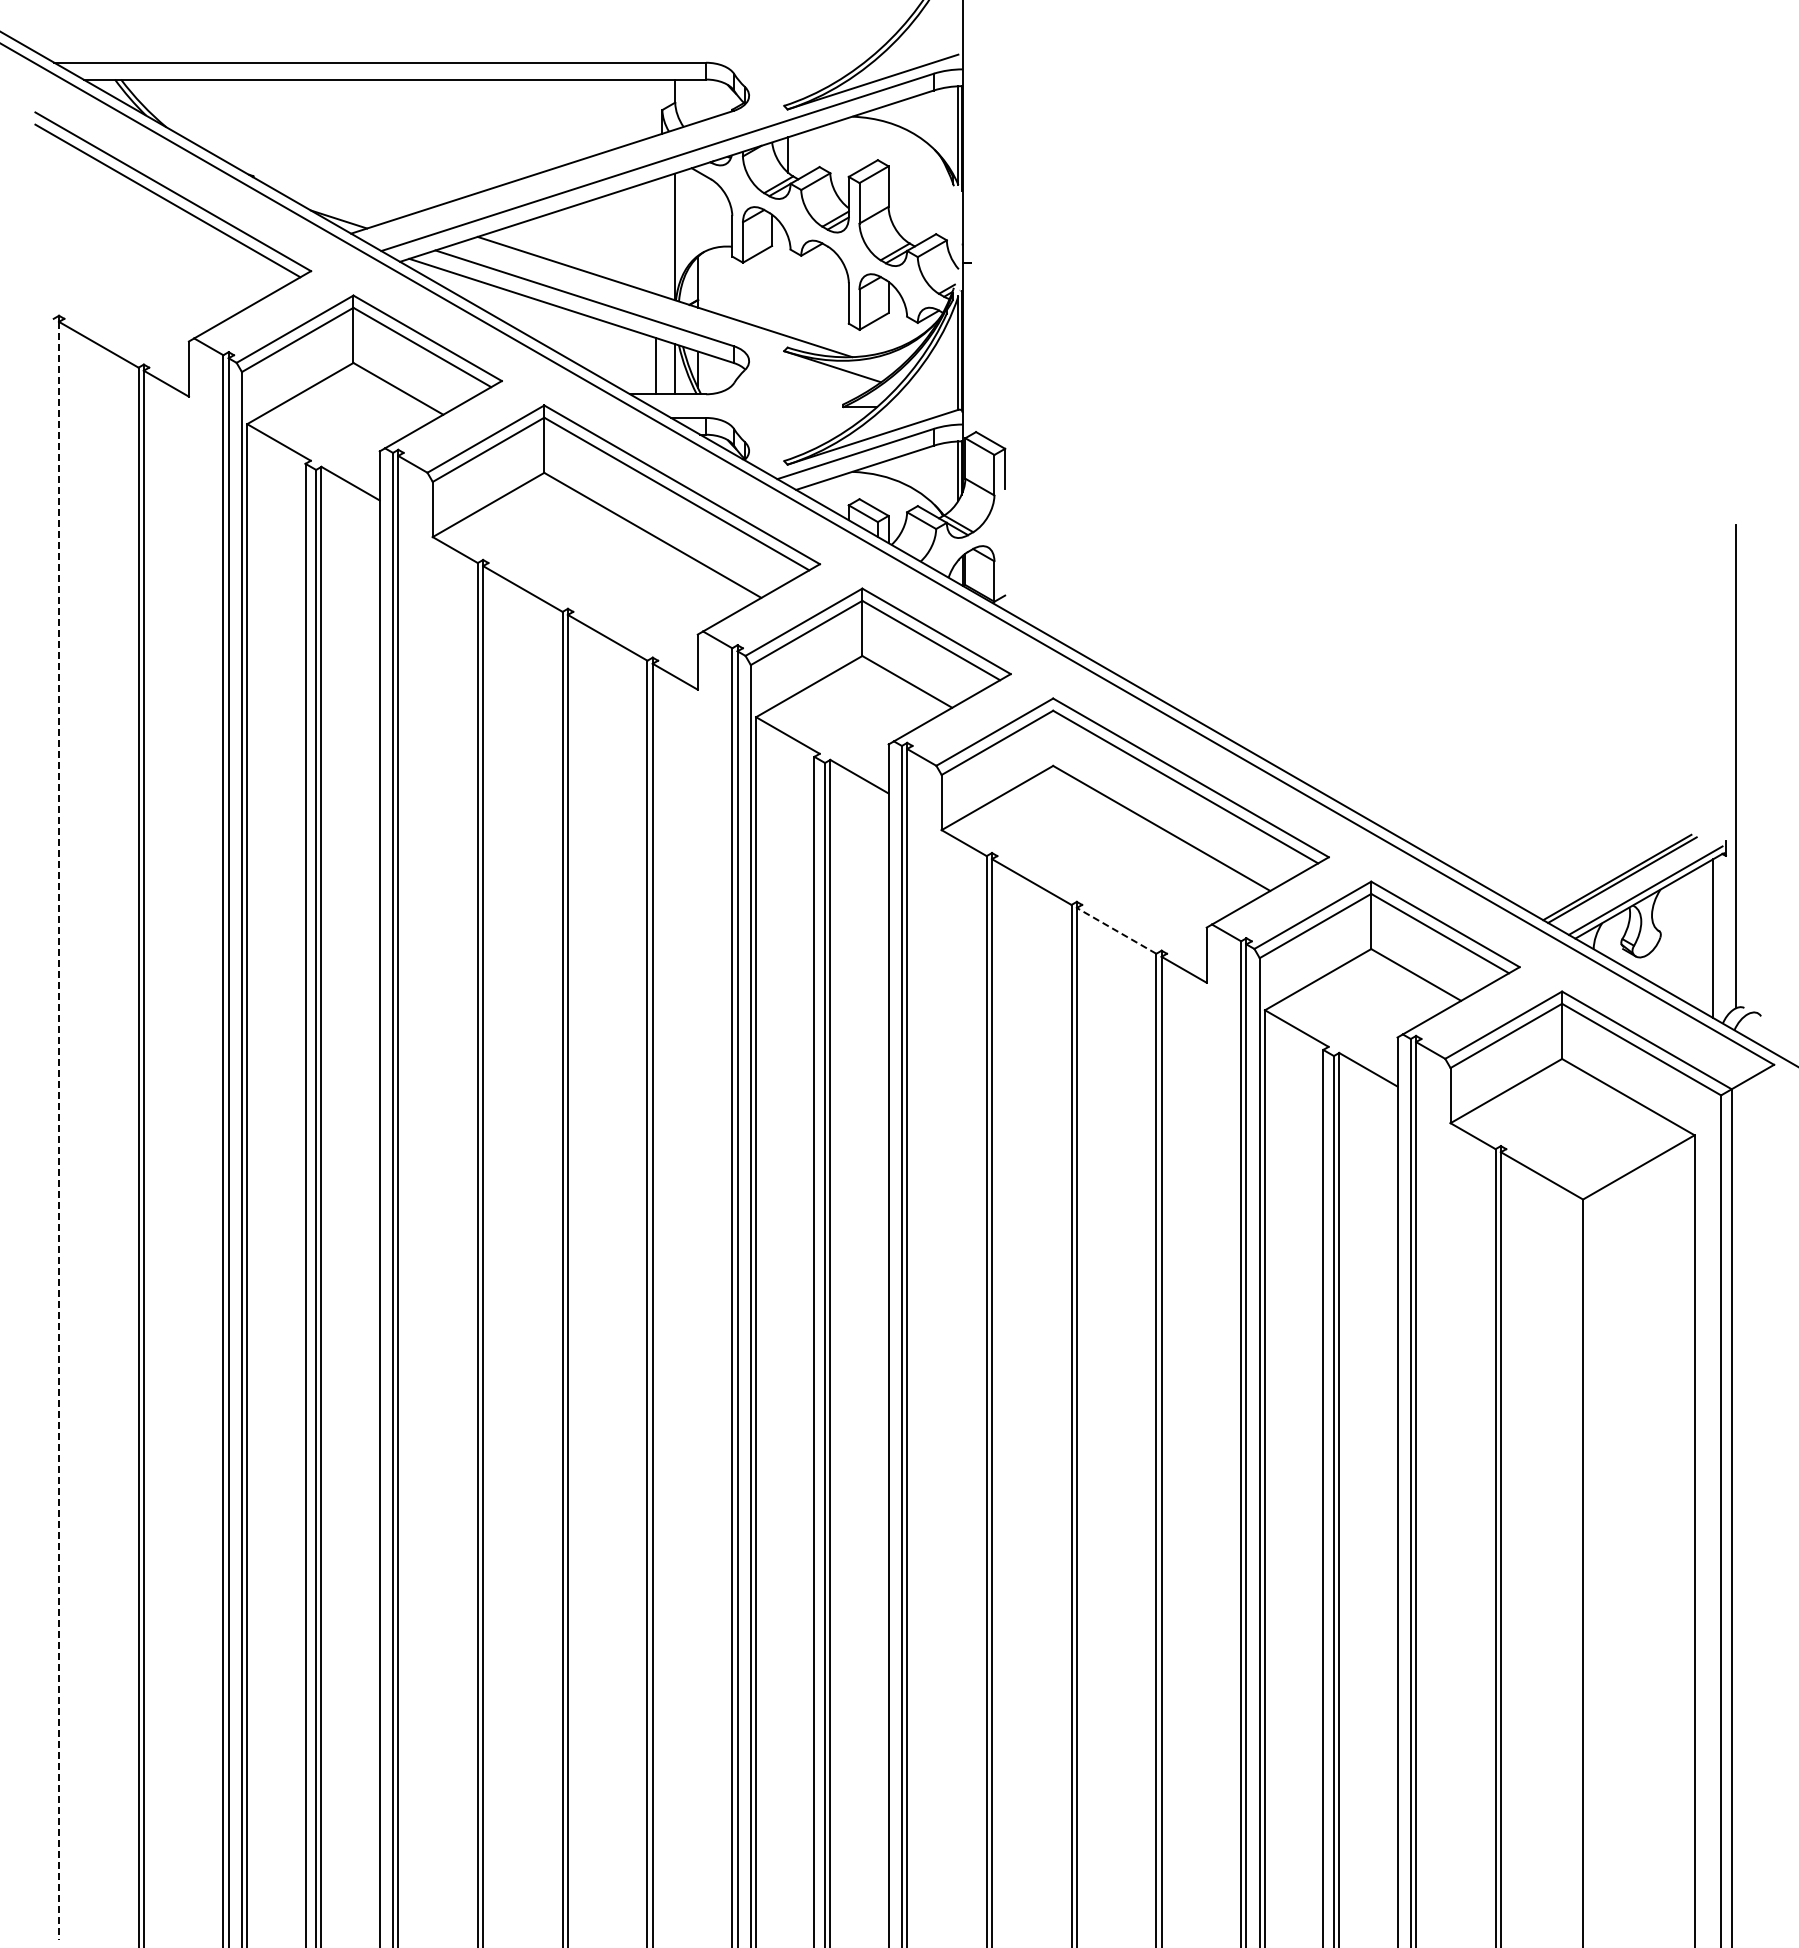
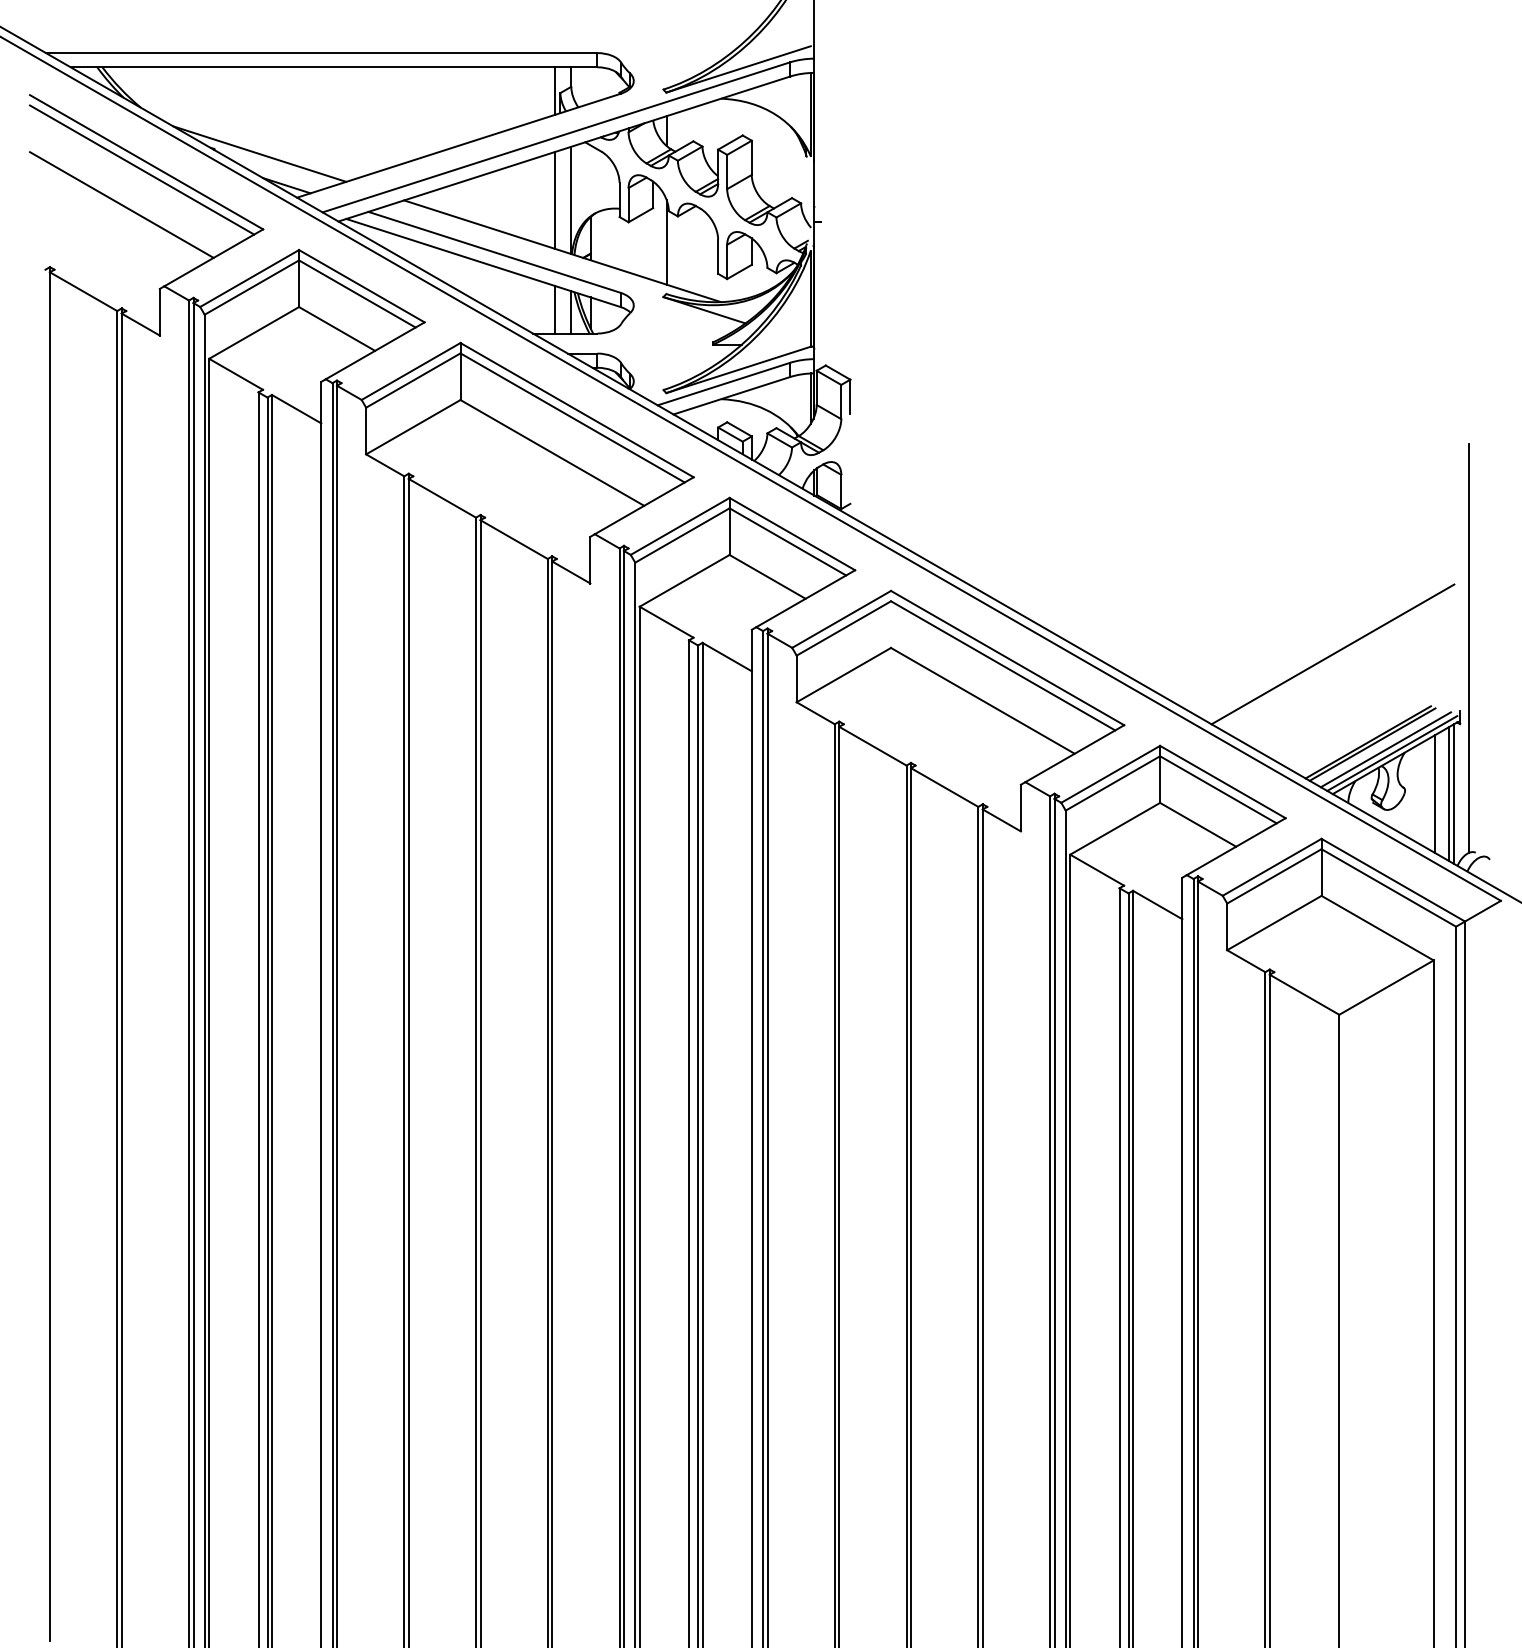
line: (655, 107) -> (554, 90), added
line: (306, 181) -> (259, 153), added
line: (655, 236) -> (554, 200), added
line: (143, 241) -> (121, 204), added
line: (787, 286) -> (666, 242), added
line: (1575, 773) -> (1332, 654), added
line: (1638, 885) -> (1386, 749), added
line: (1116, 930) -> (944, 787), dashed -> solid
line: (1696, 938) -> (1435, 793), added
line: (1718, 938) -> (1453, 793), added
line: (59, 1131) -> (50, 957), dashed -> solid

